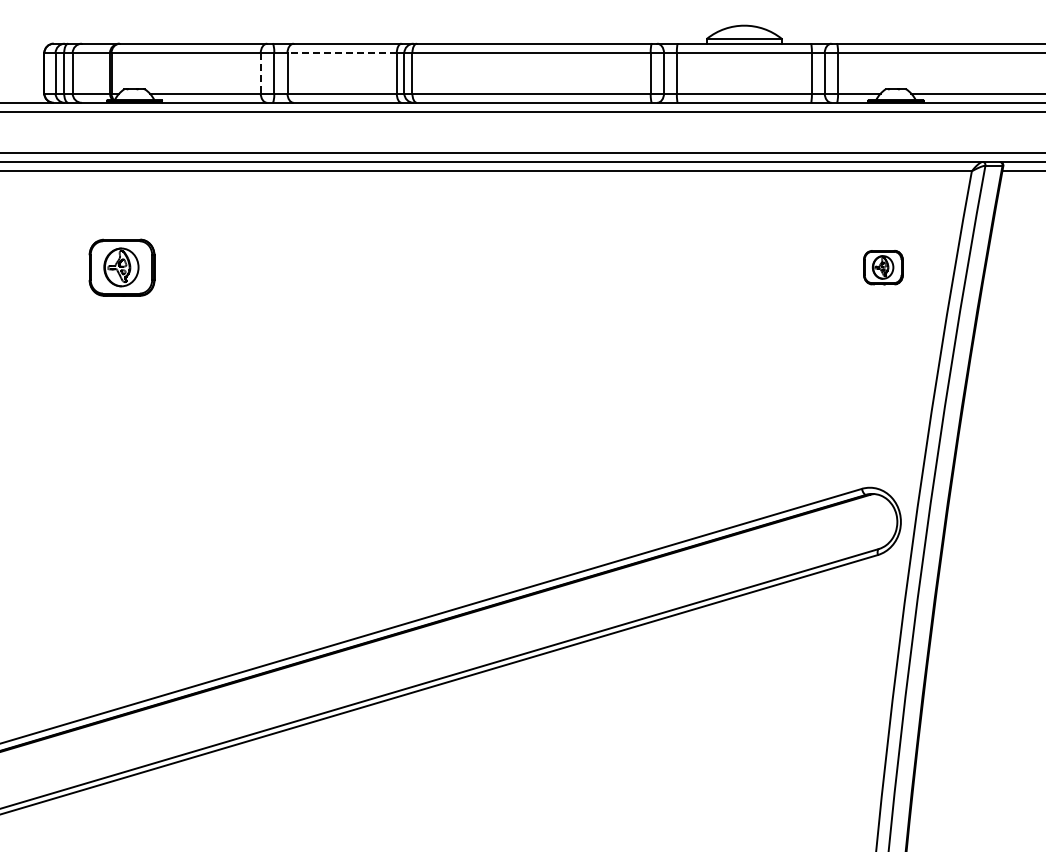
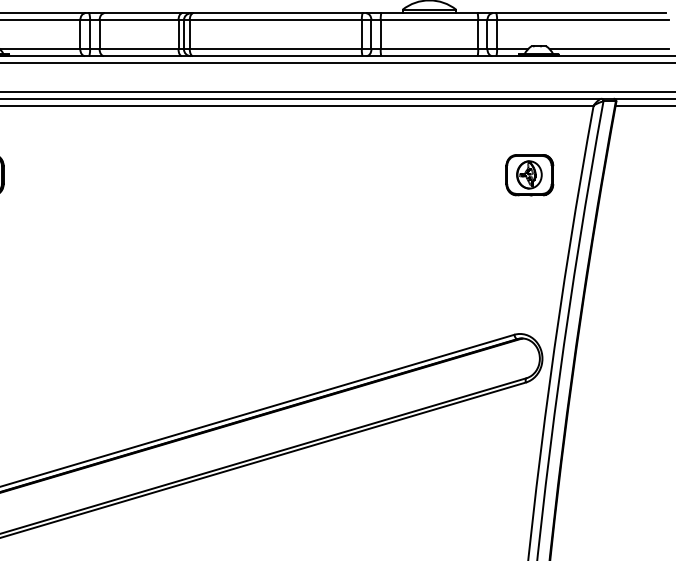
line: (342, 53) -> (139, 20), dashed -> solid
line: (260, 73) -> (80, 34), dashed -> solid
part: (883, 267) -> (529, 174), size x1.67

